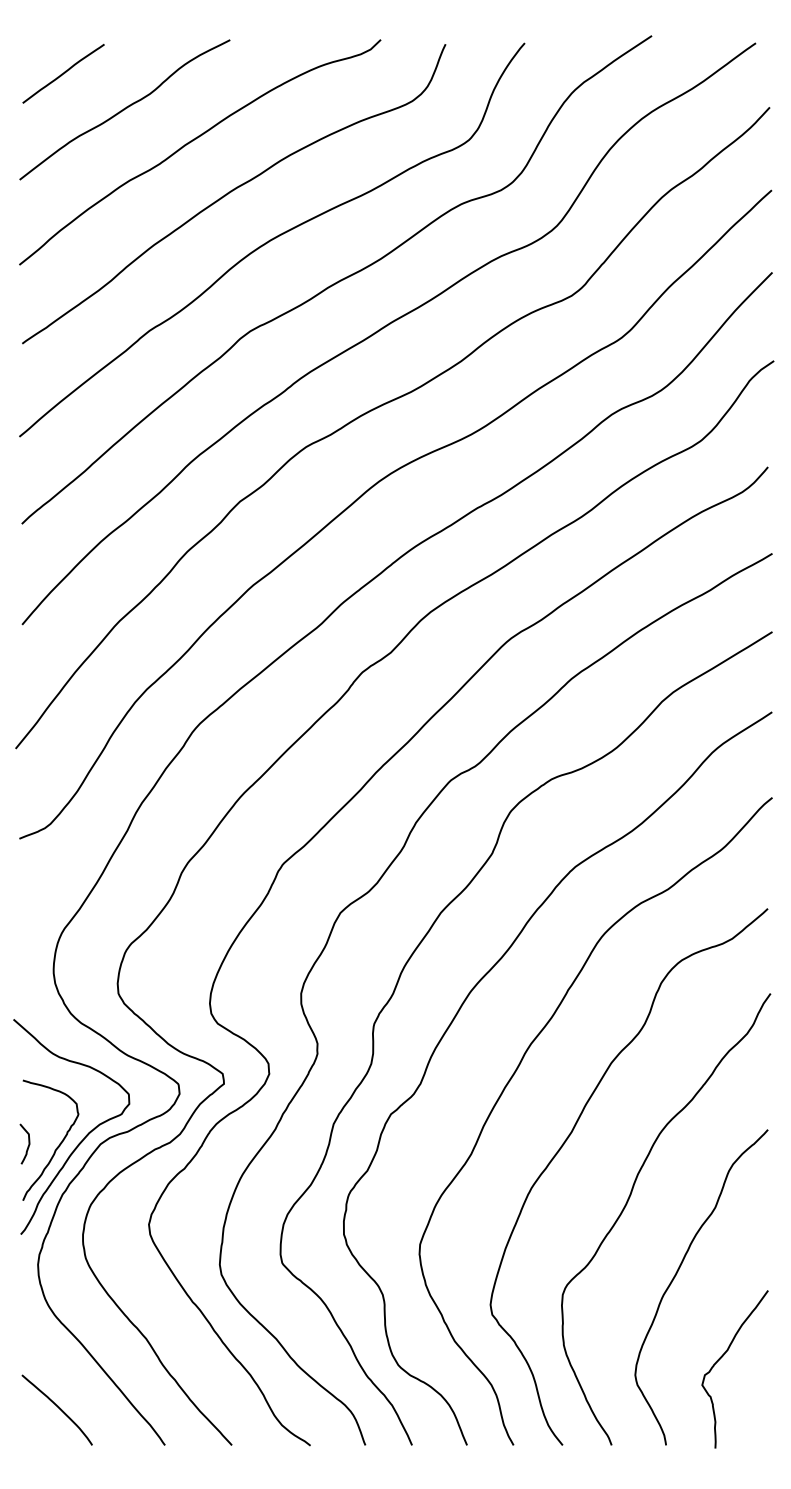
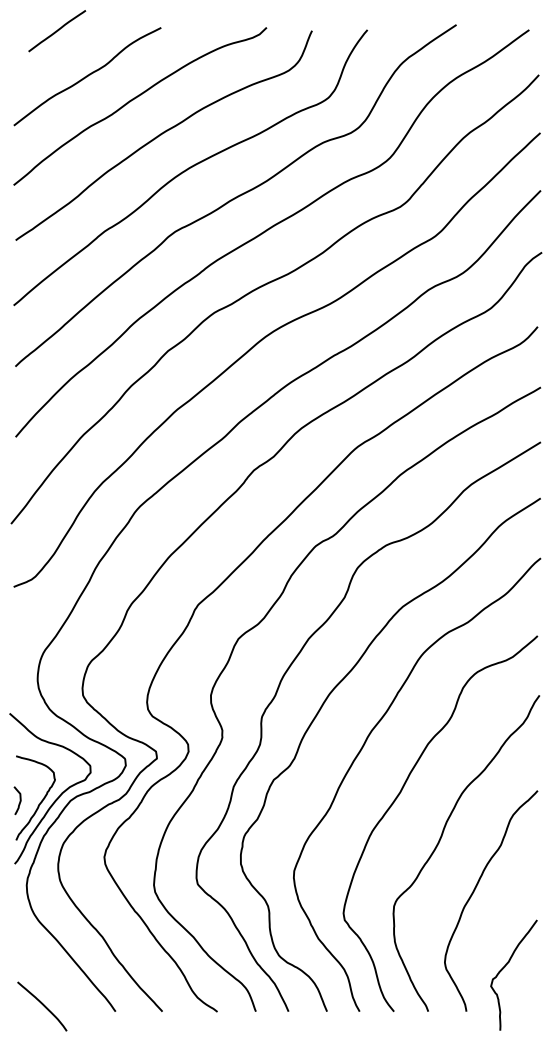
curve: (63, 73) -> (57, 30), moved
curve: (722, 1357) -> (505, 966), moved
curve: (57, 1407) -> (42, 1004), moved

